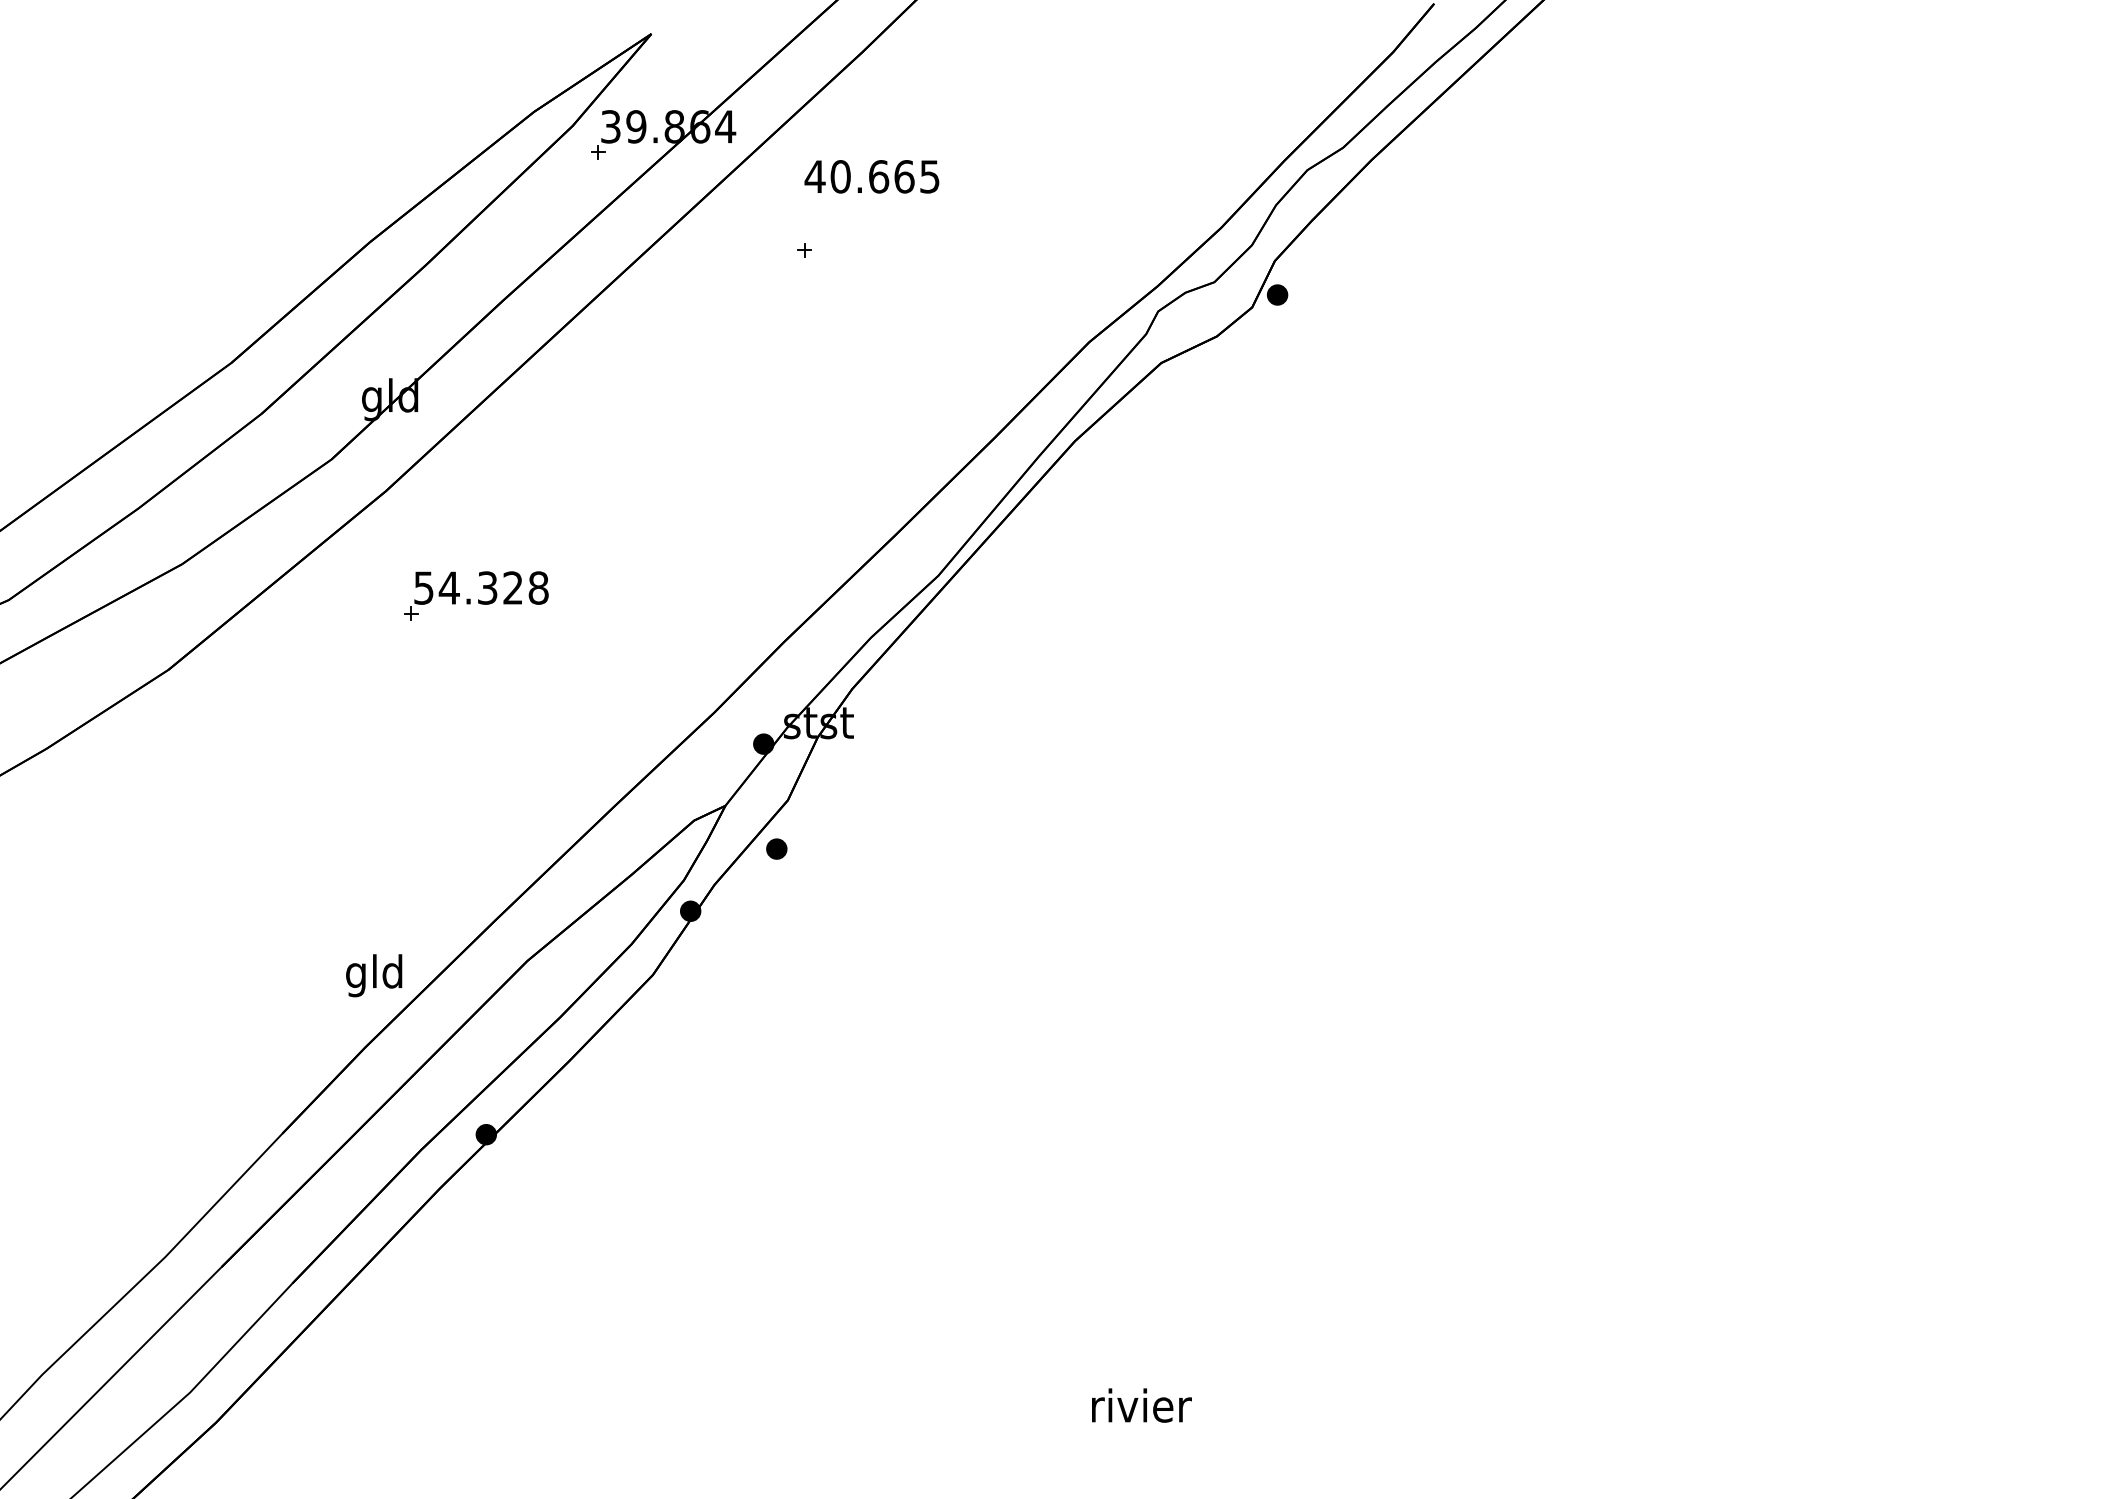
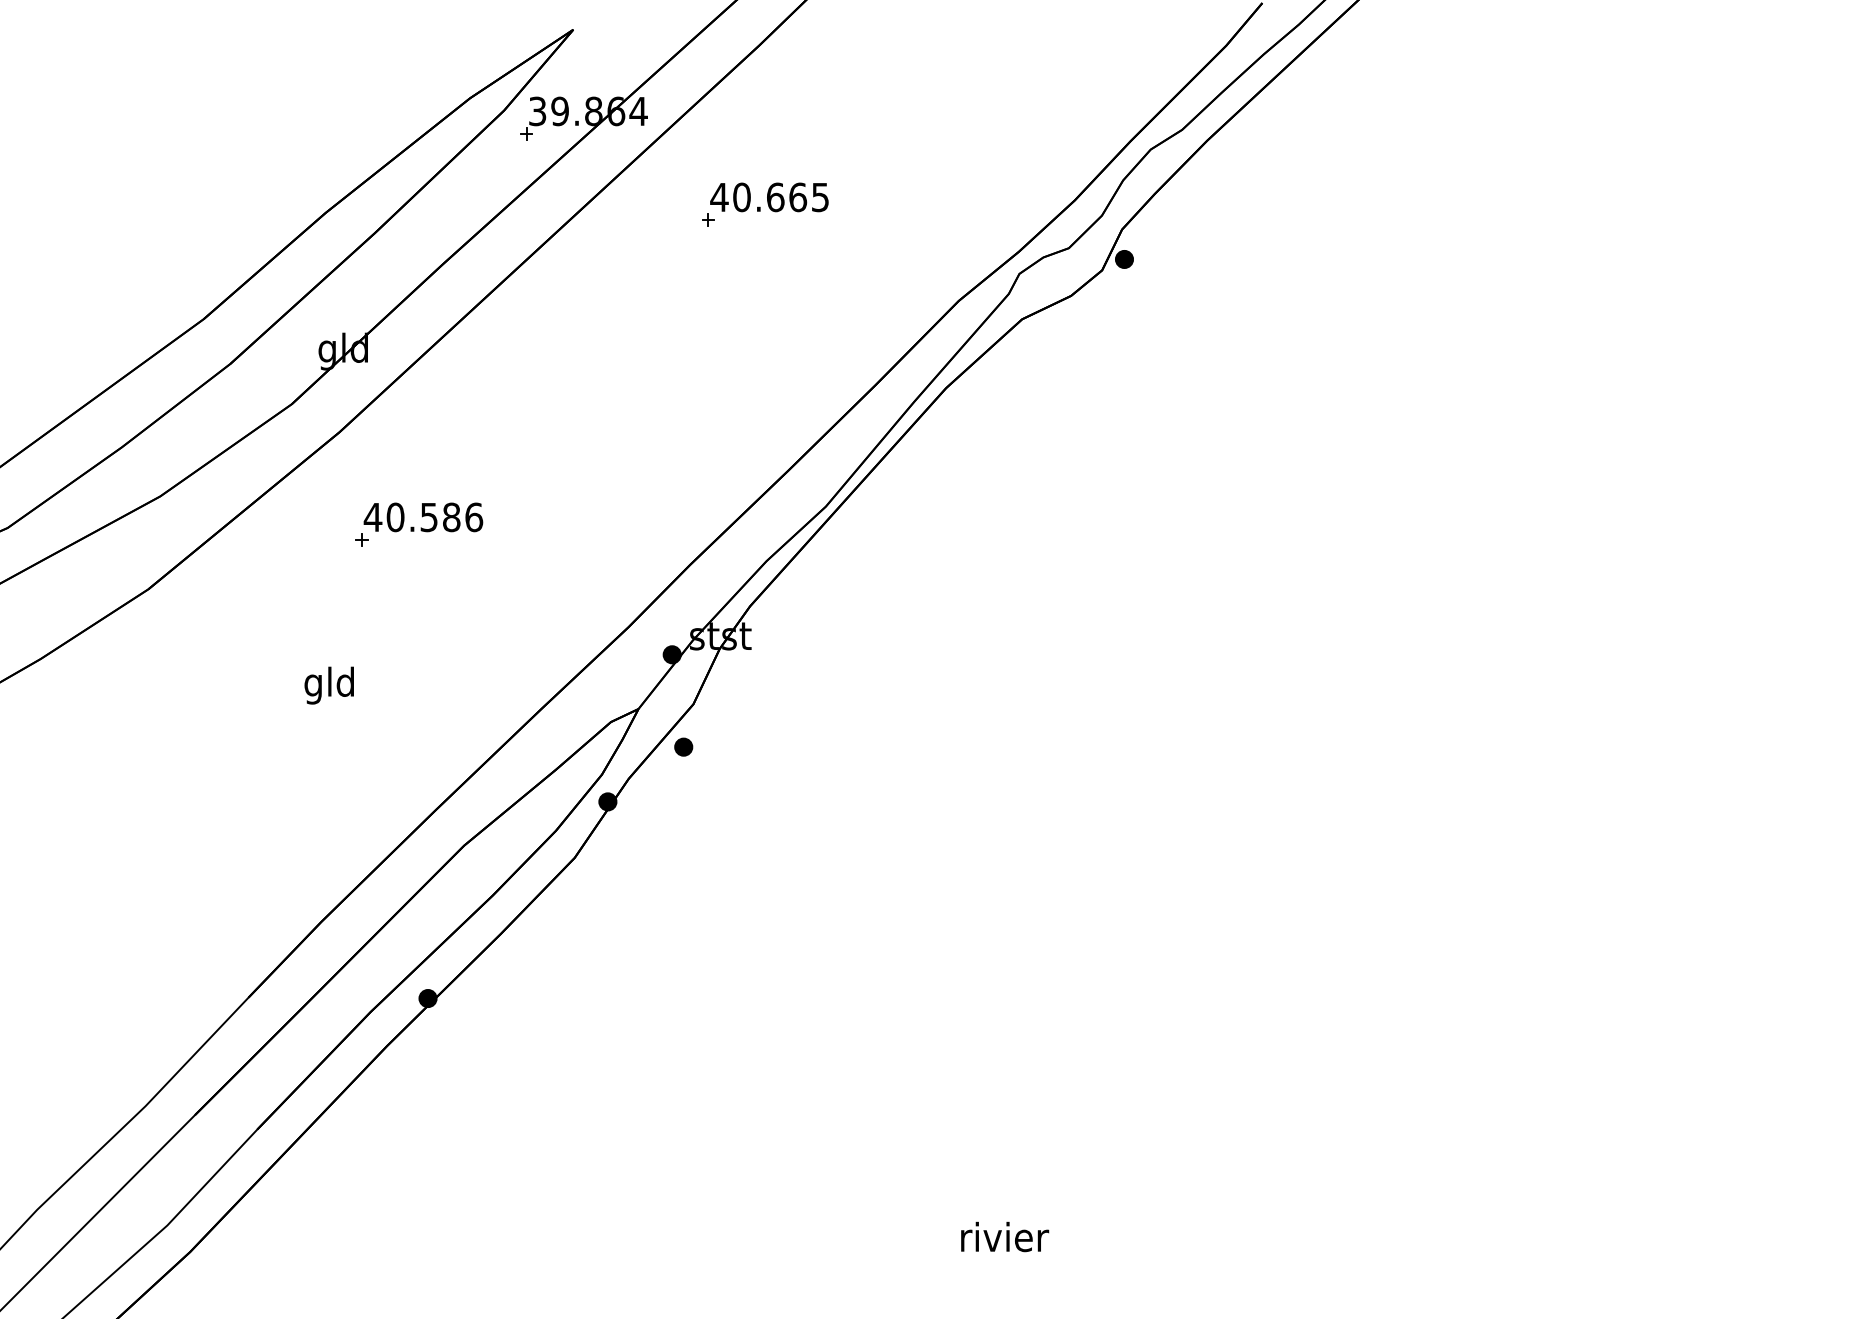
text: (871, 176) -> (769, 197), moved
text: (481, 588) -> (423, 517), 54.328 -> 40.586
text: (373, 975) -> (328, 685), moved

